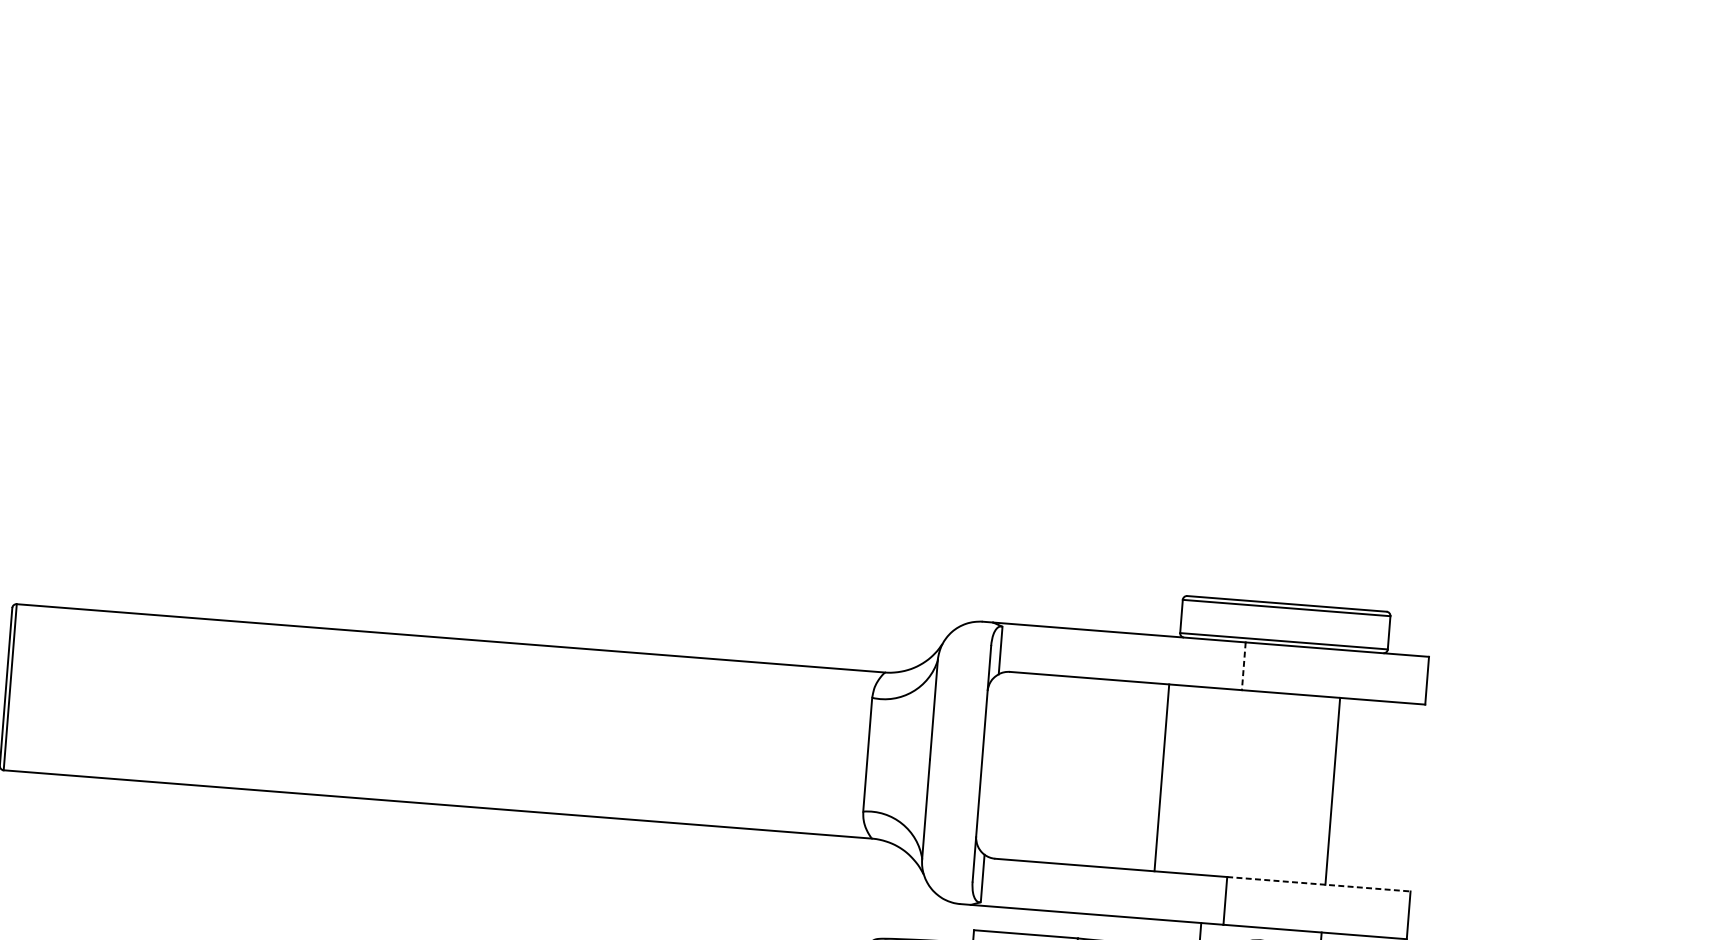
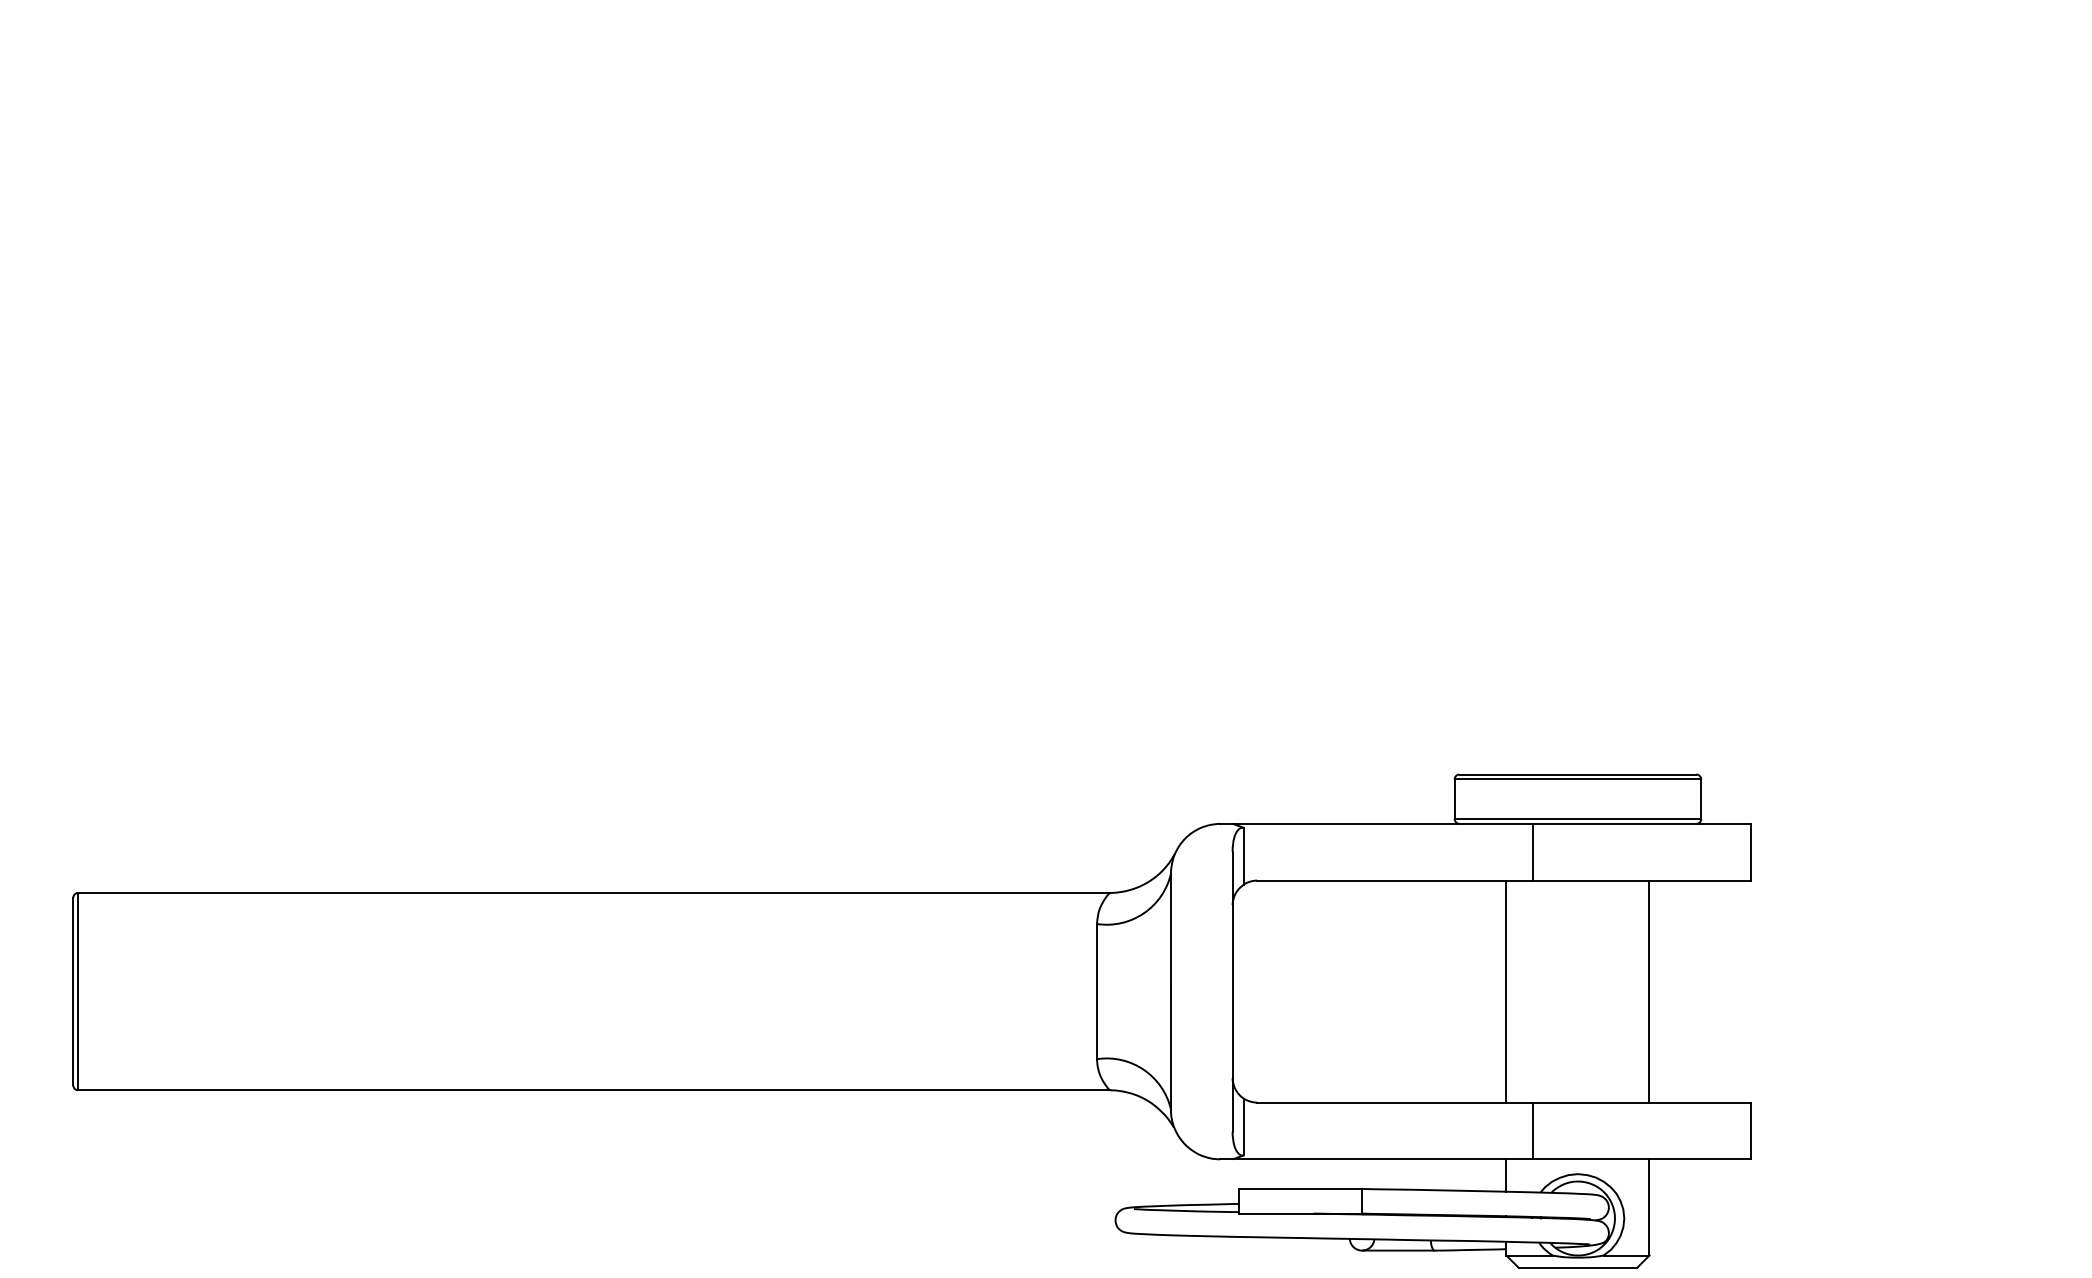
line: (1243, 666) -> (1532, 852), dashed -> solid
line: (1161, 777) -> (1506, 991), moved
line: (1318, 884) -> (1641, 1102), dashed -> solid

